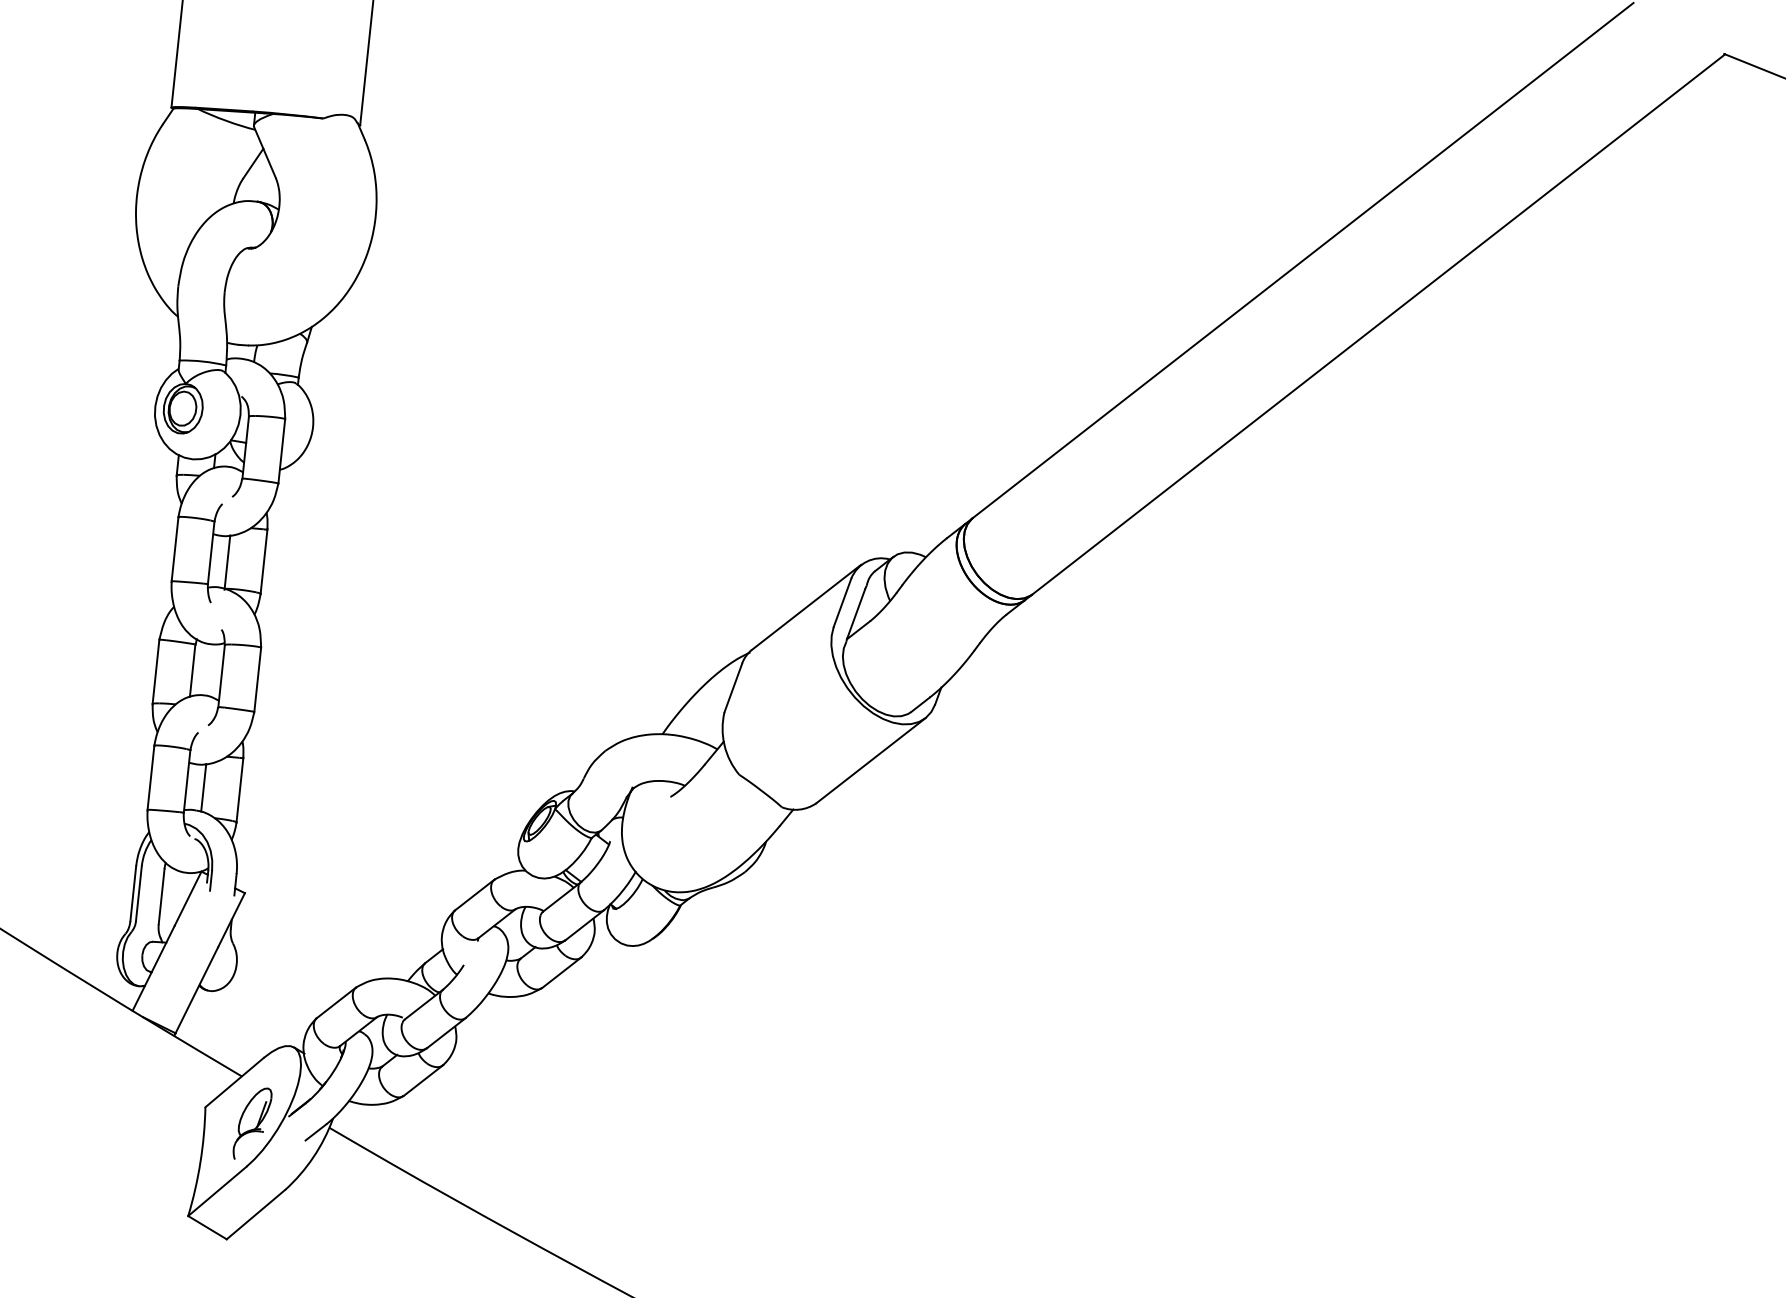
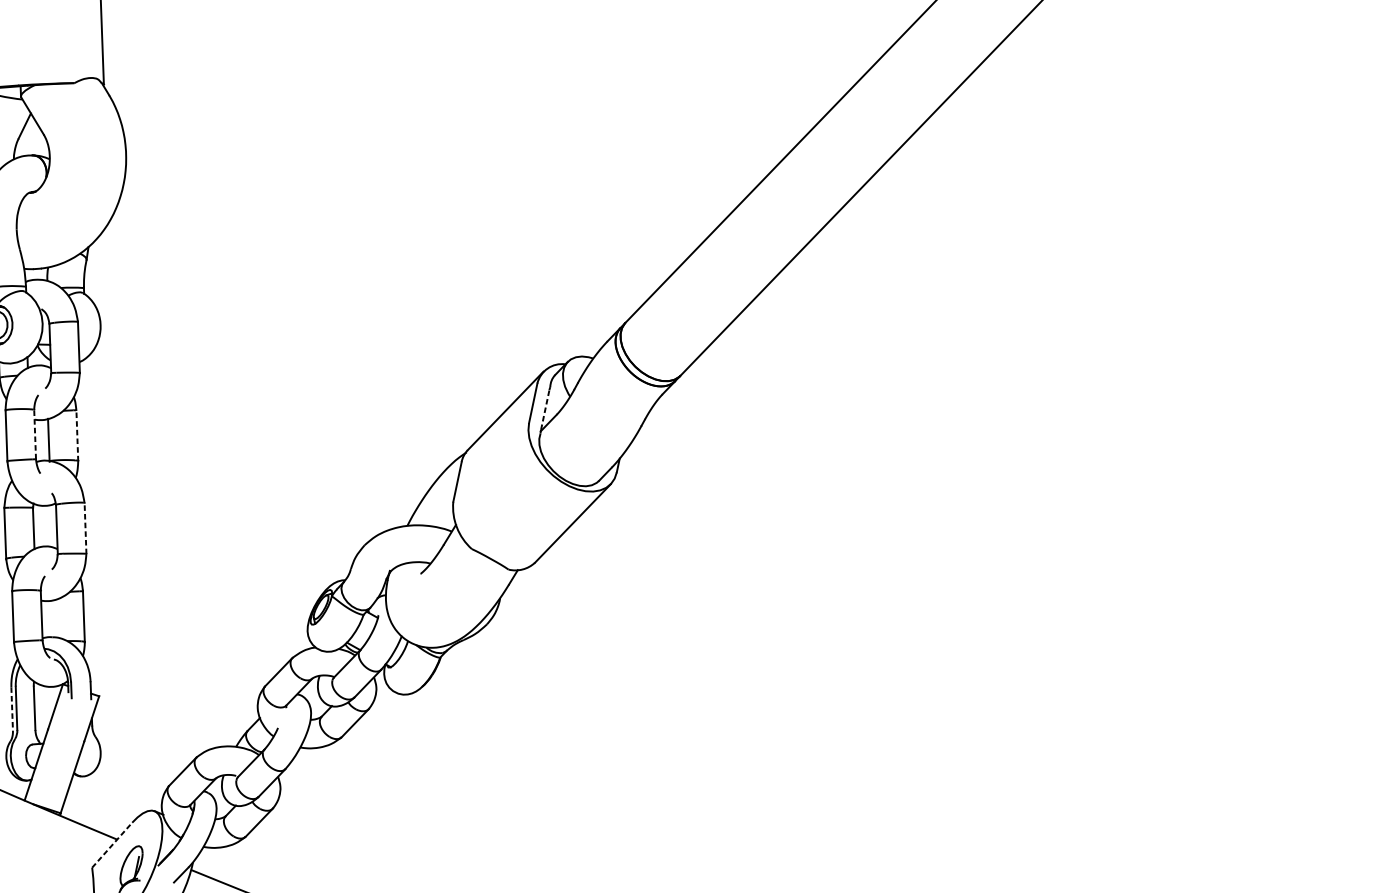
line: (211, 552) -> (35, 434), solid -> dashed
line: (264, 561) -> (77, 435), solid -> dashed
line: (856, 613) -> (545, 410), solid -> dashed
line: (257, 679) -> (85, 528), solid -> dashed
line: (203, 787) -> (55, 618), removed
line: (133, 893) -> (12, 708), solid -> dashed
line: (235, 1082) -> (112, 845), solid -> dashed

